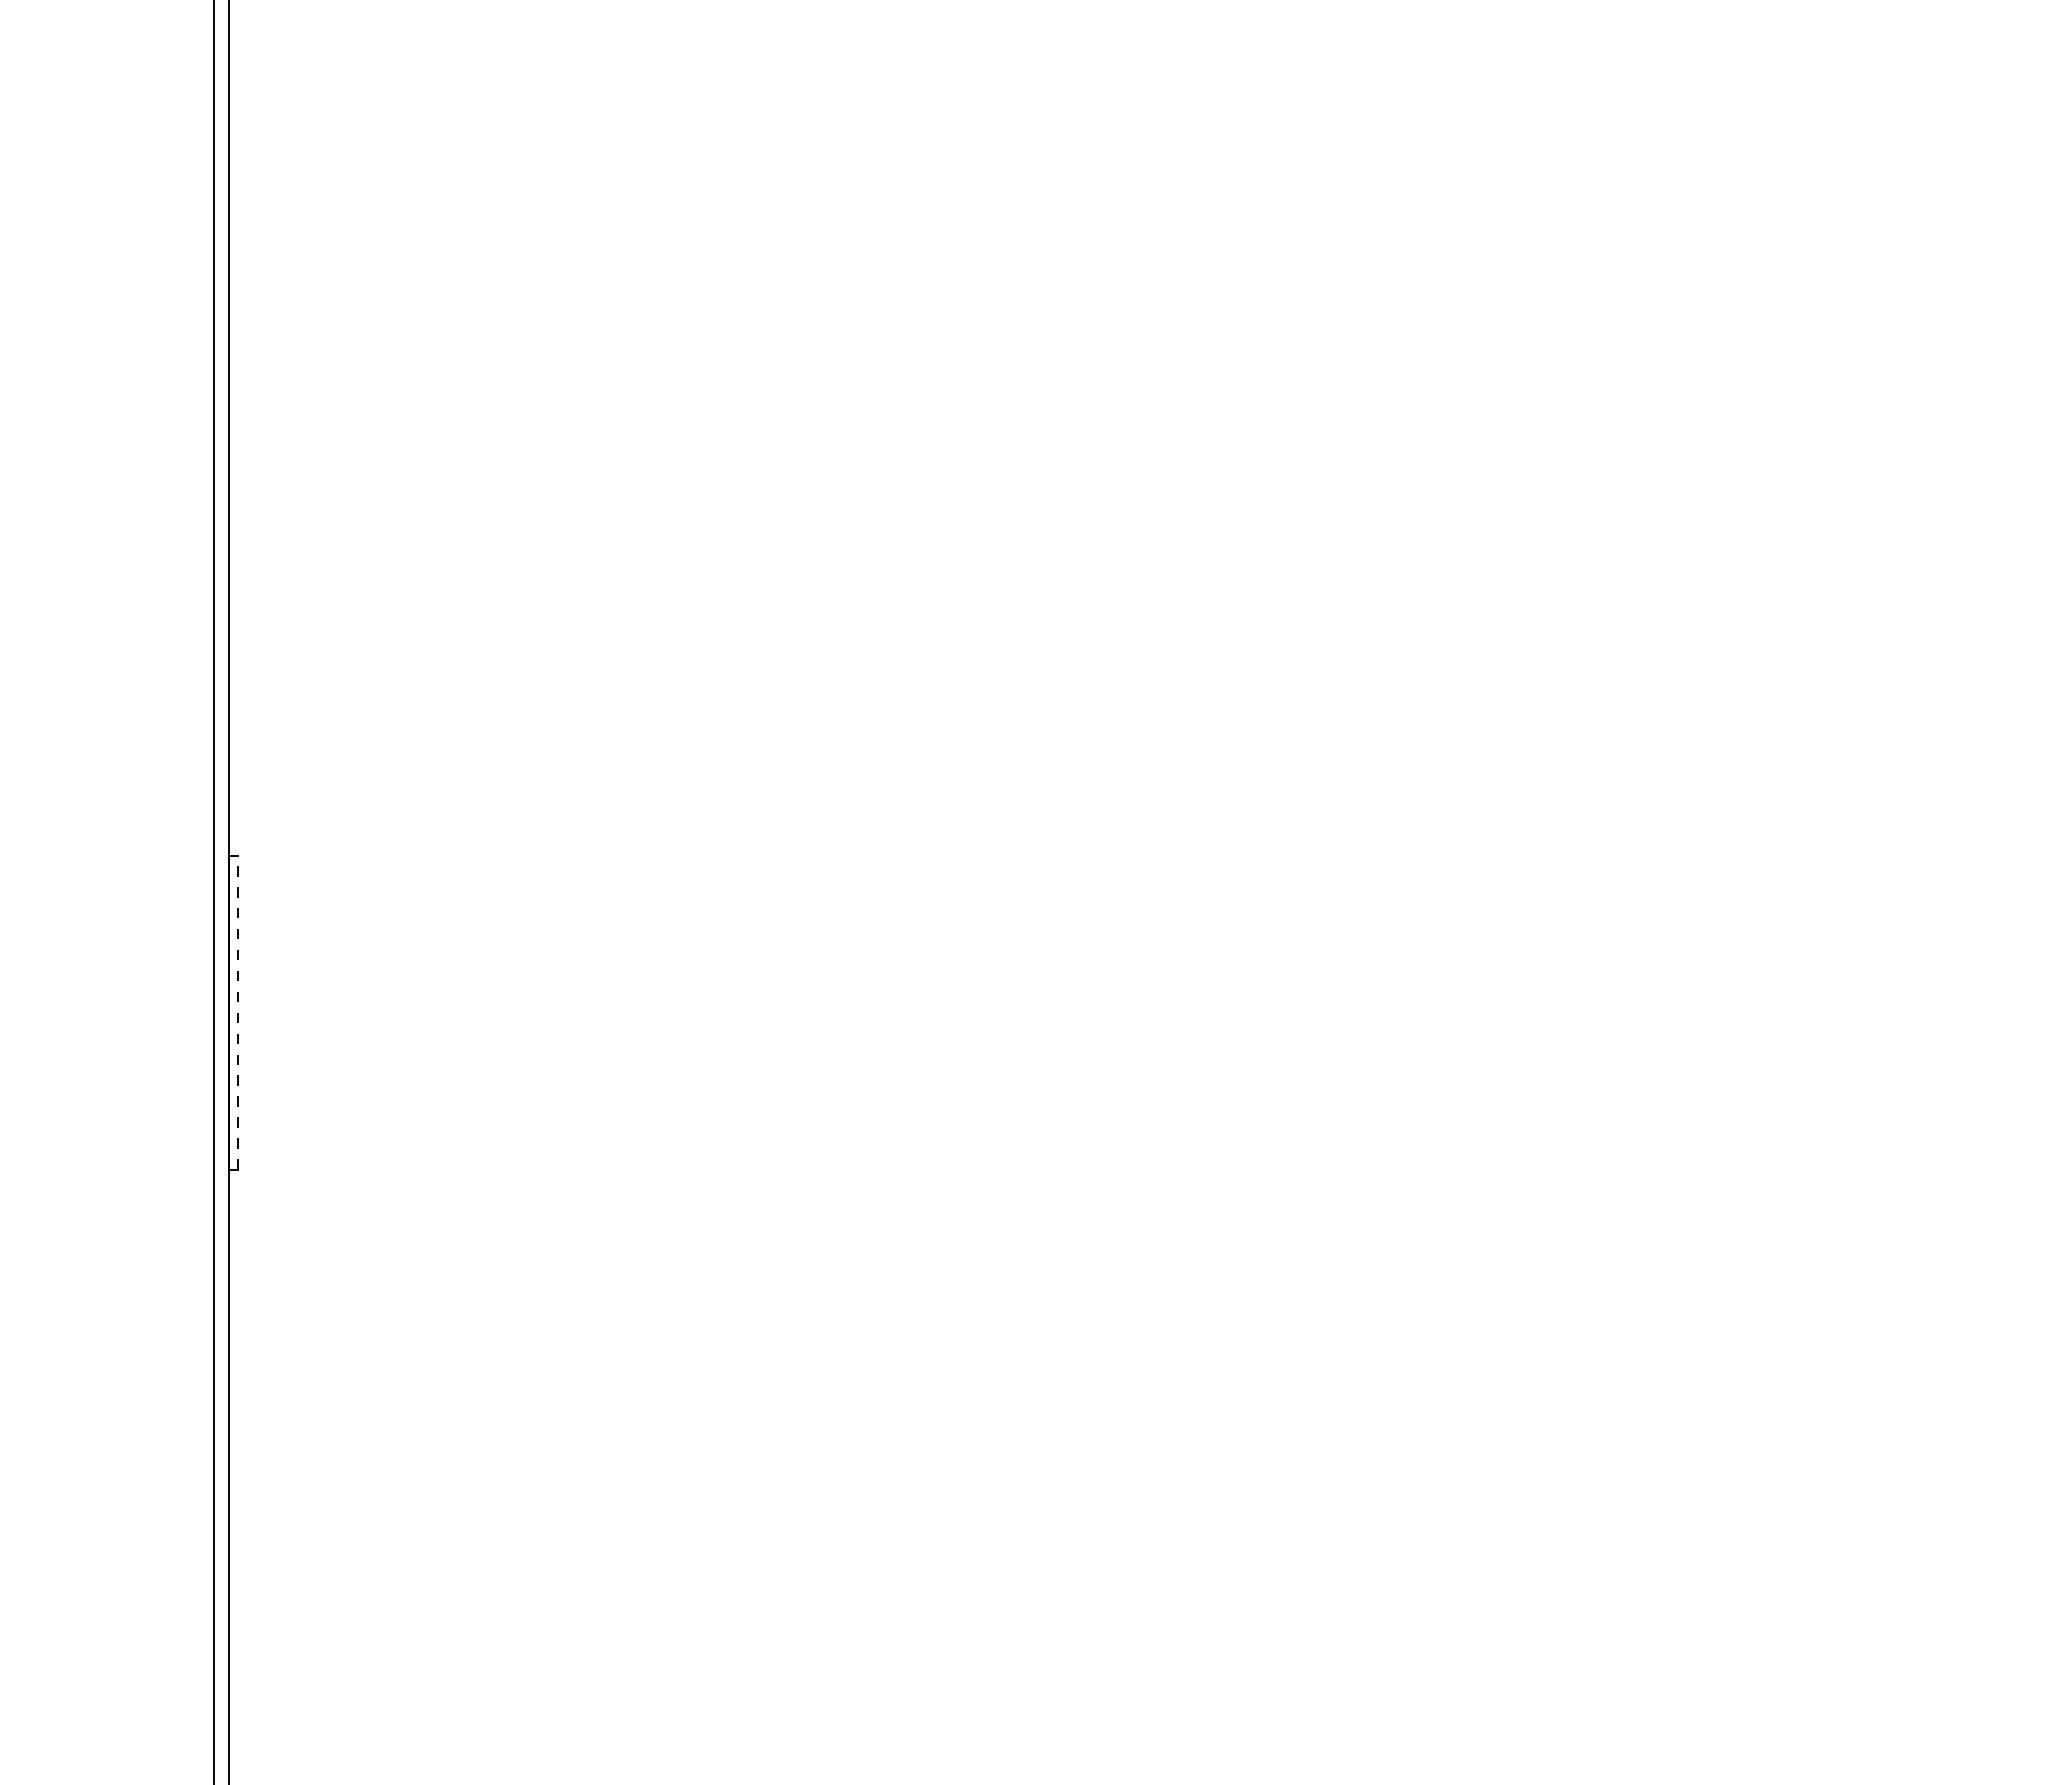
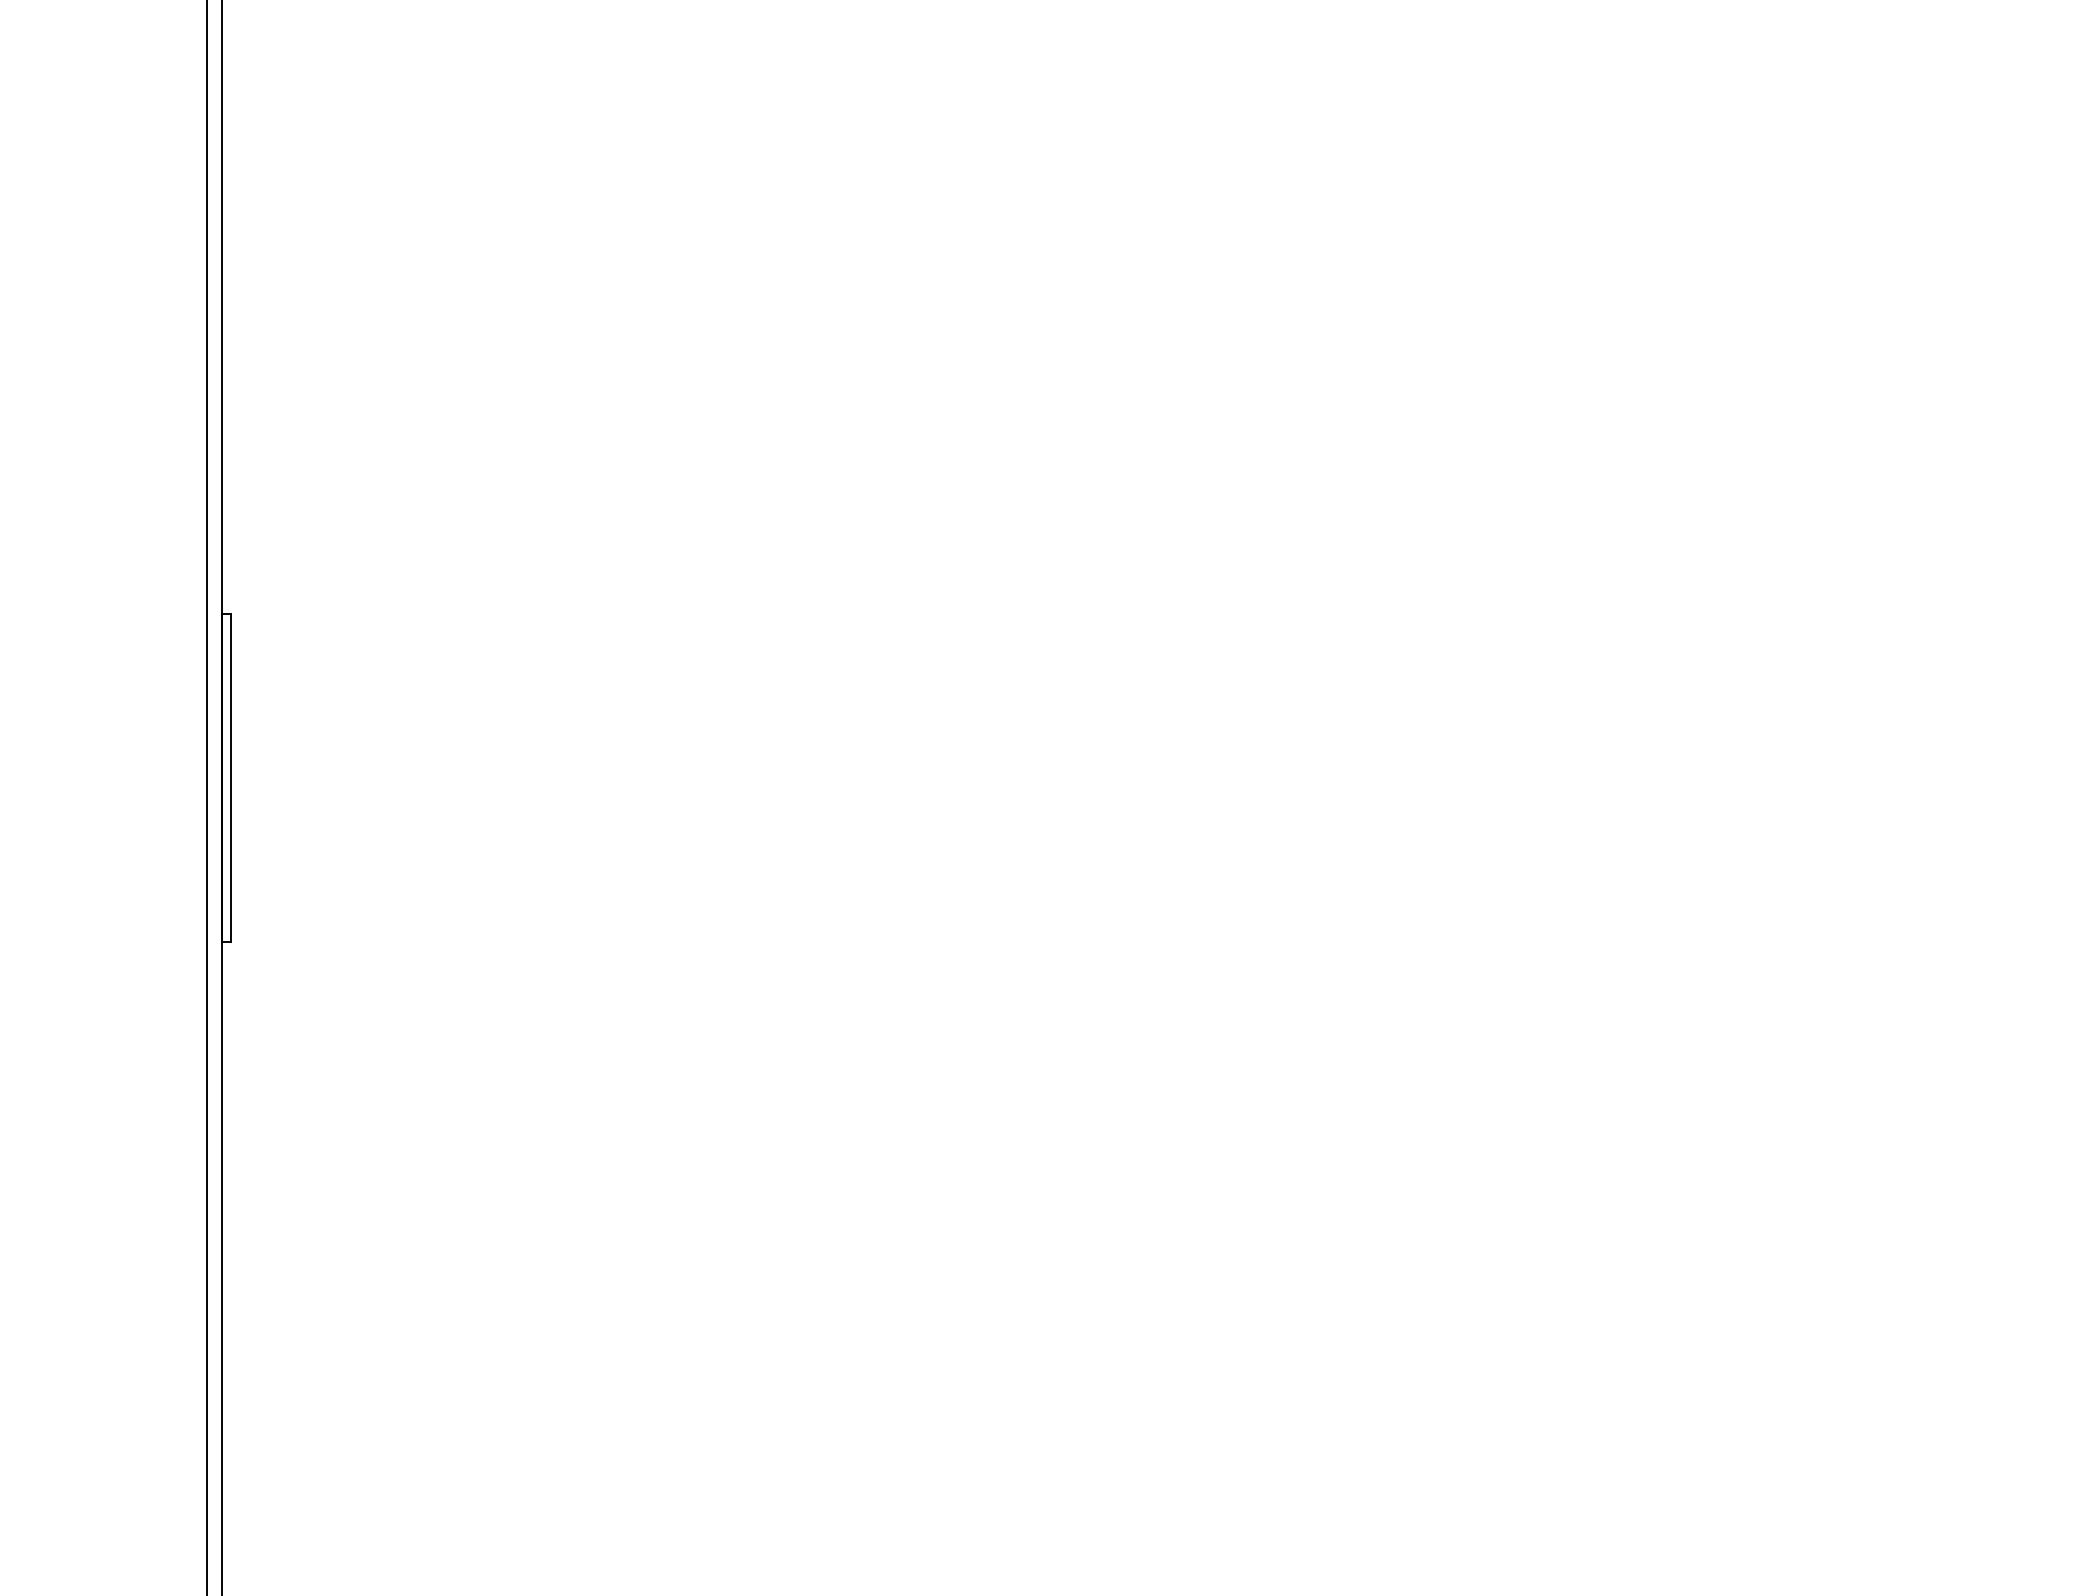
line: (237, 1012) -> (231, 777), dashed -> solid

